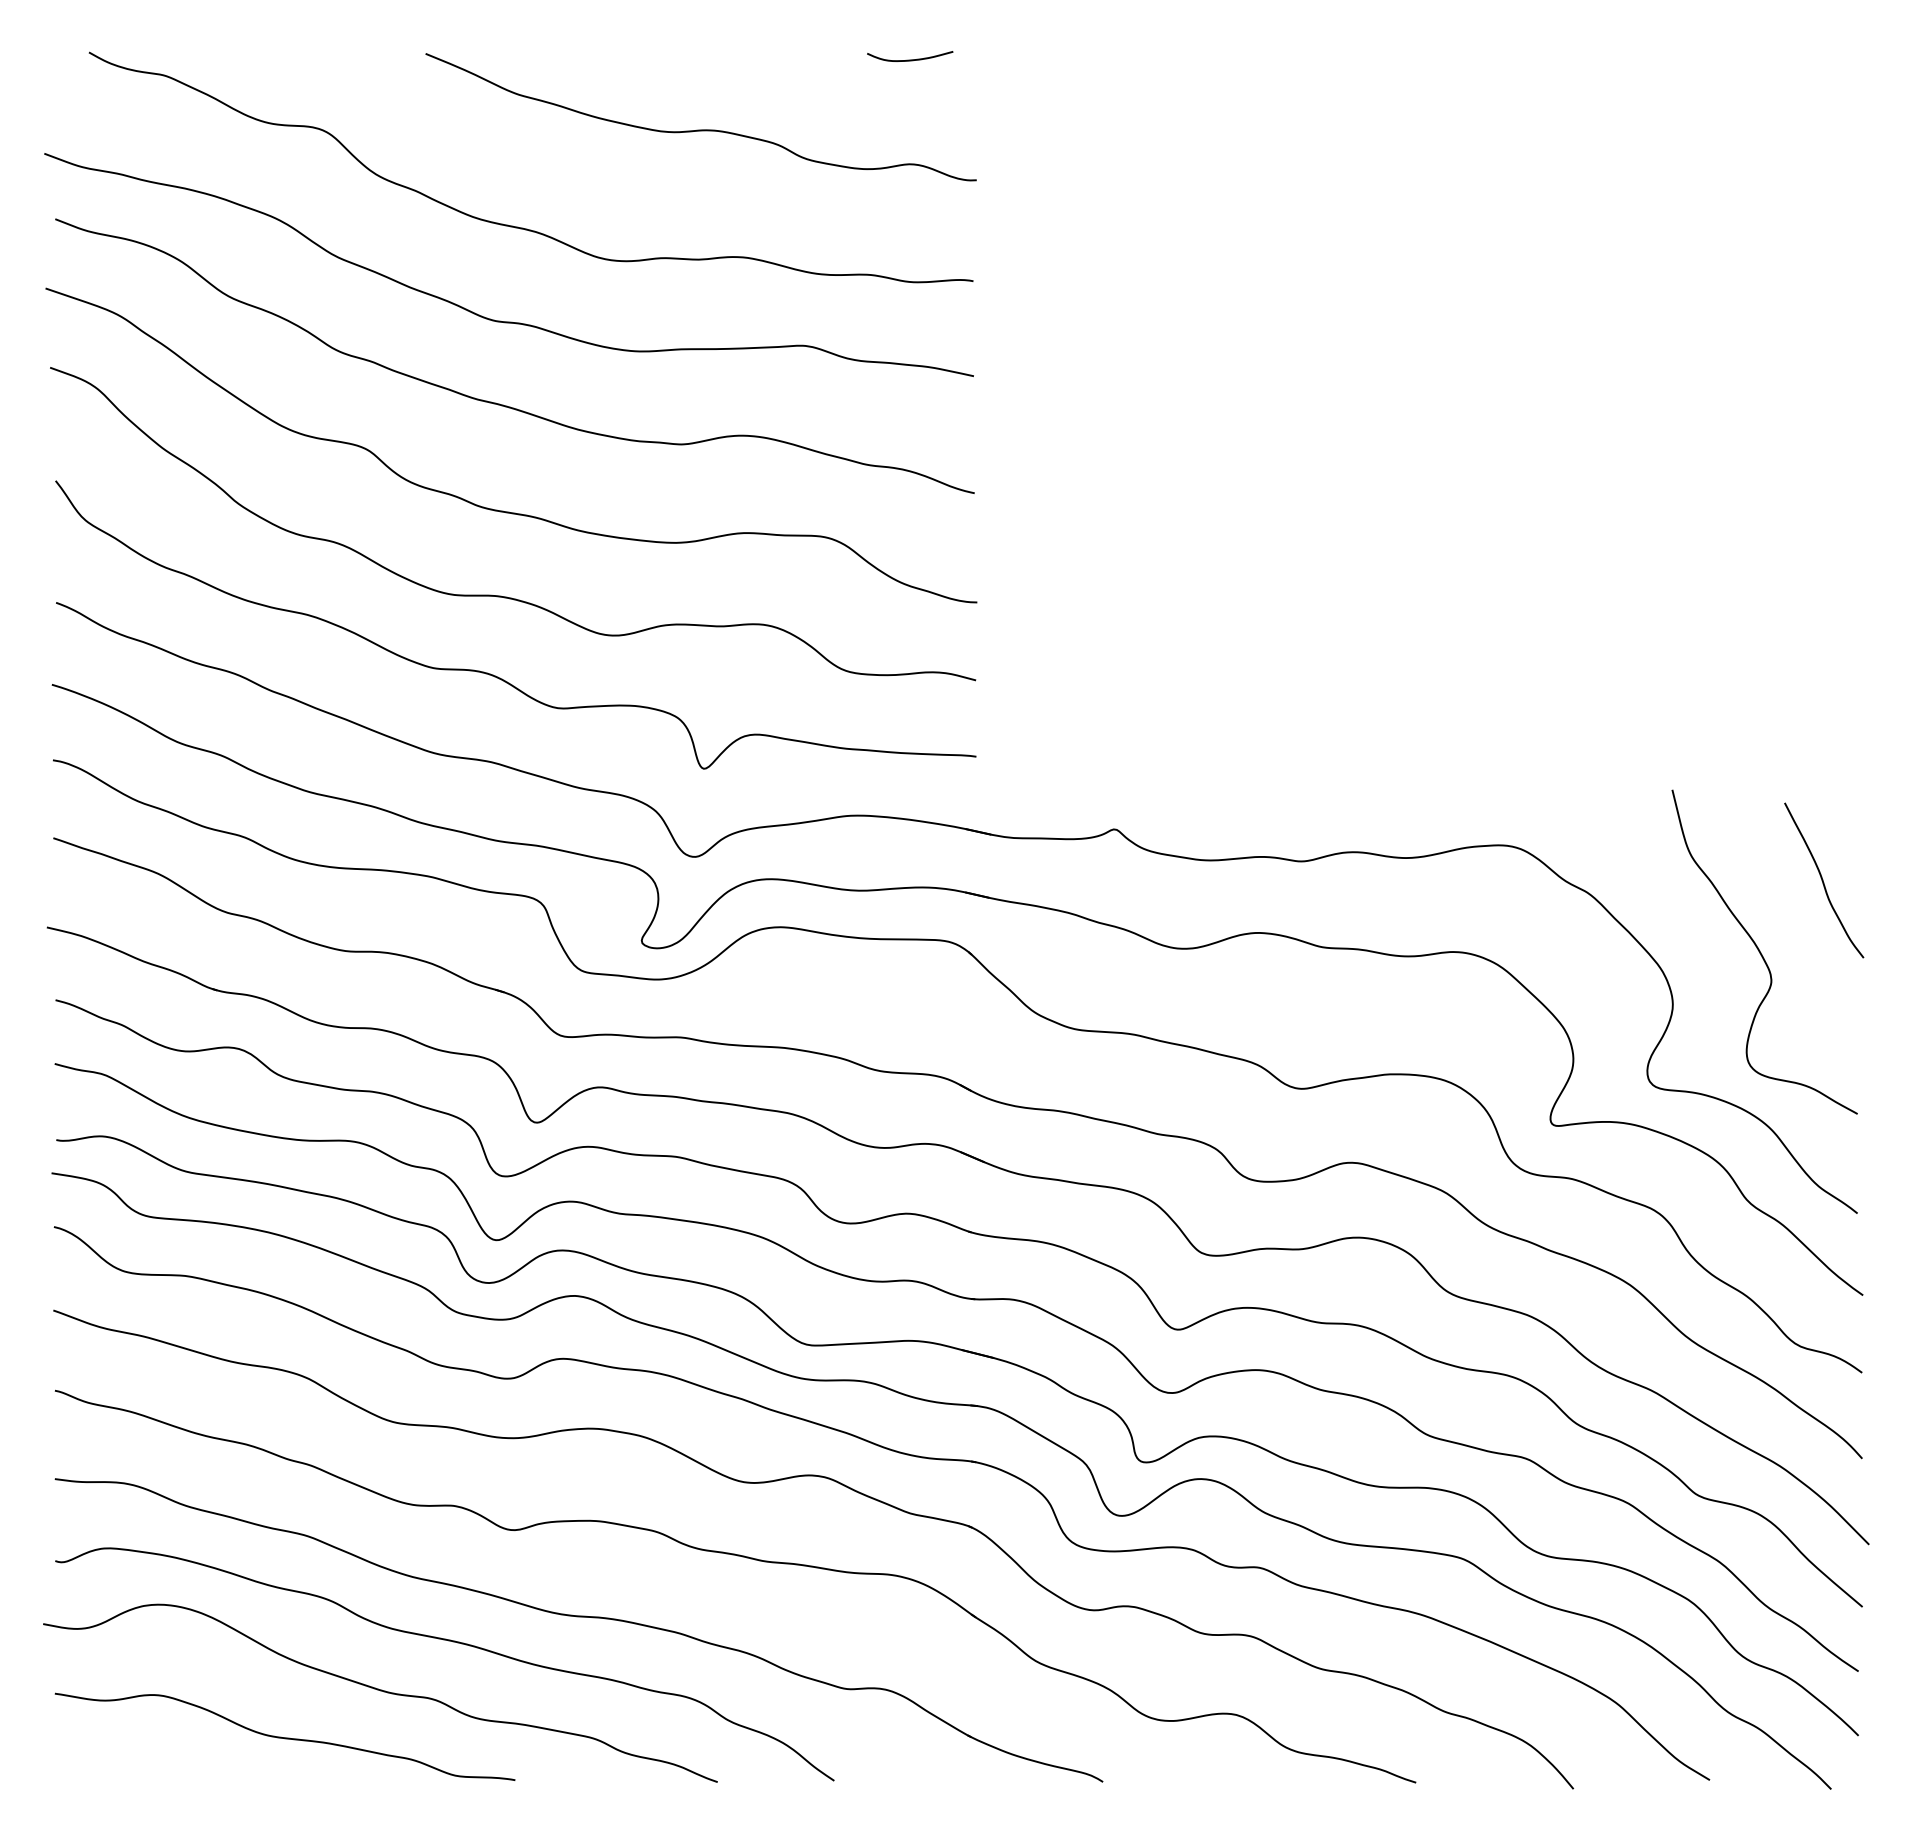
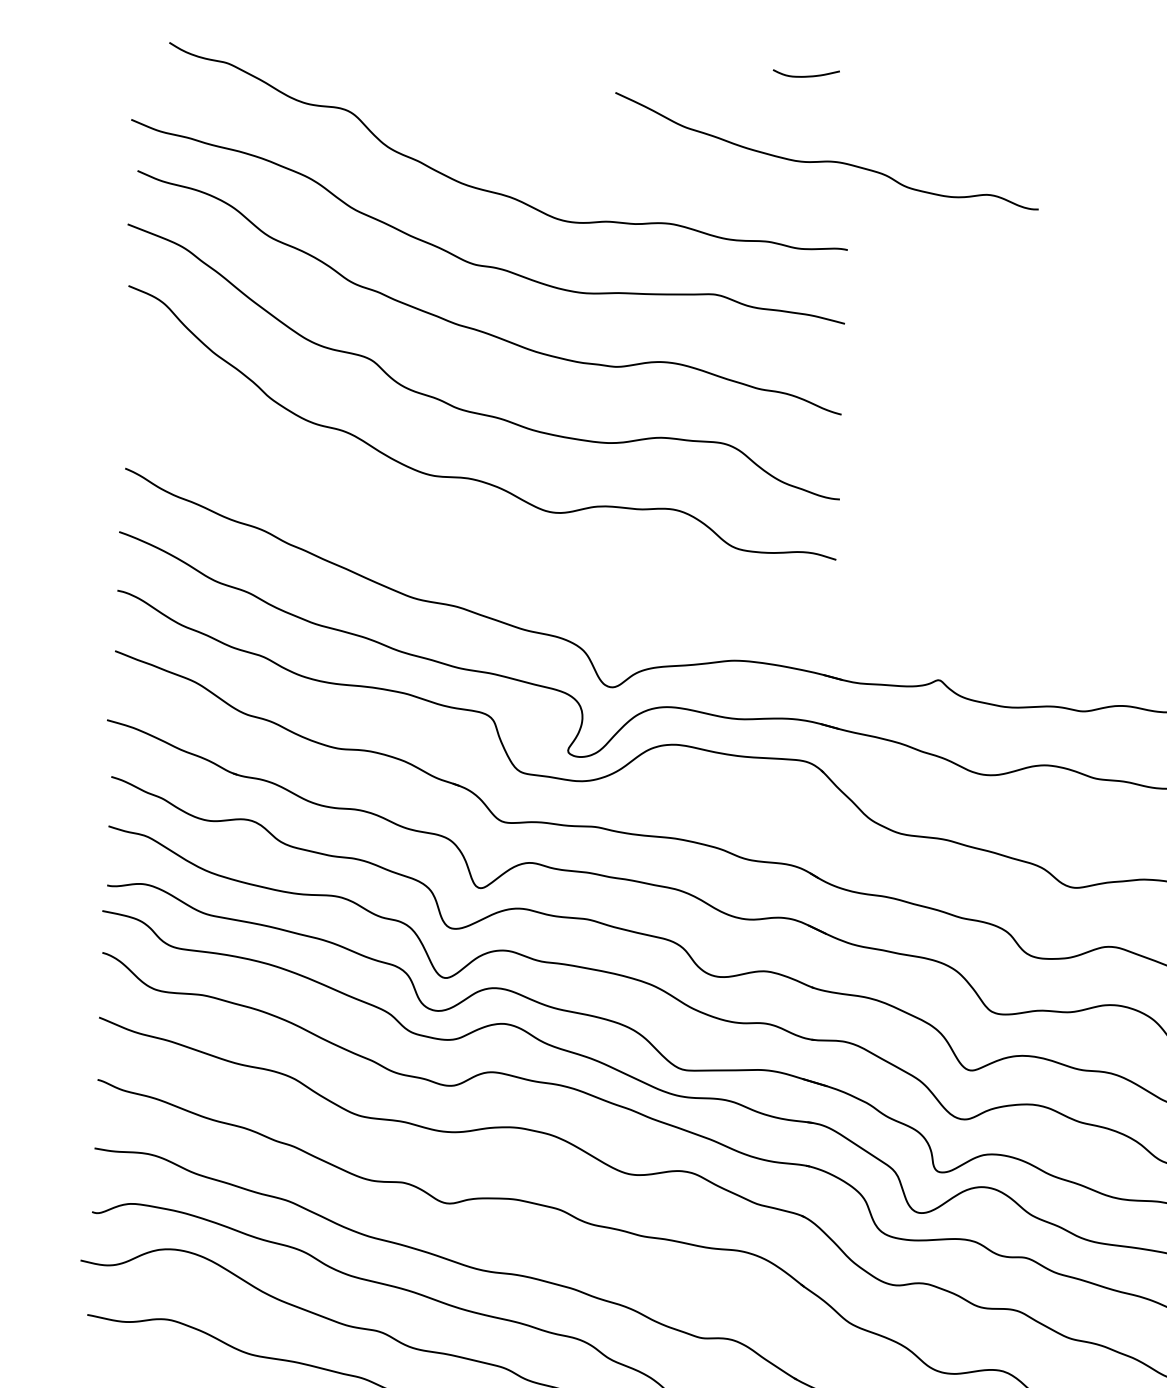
curve: (700, 129) -> (826, 160), moved
curve: (493, 674) -> (462, 538), removed

